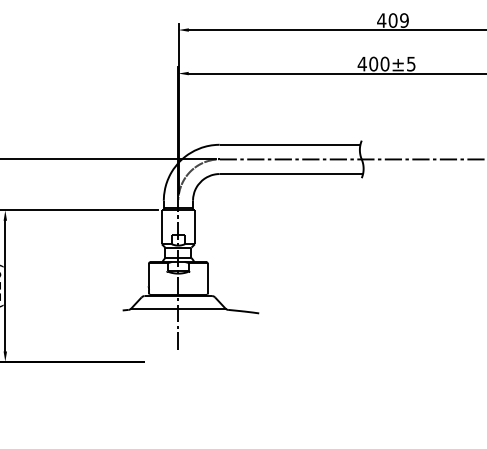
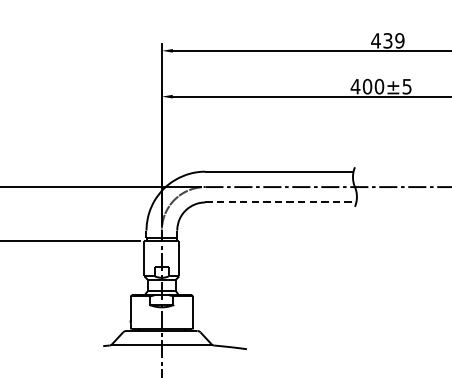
text: (392, 20) -> (387, 40), 409 -> 439
line: (291, 174) -> (280, 202), solid -> dashed

